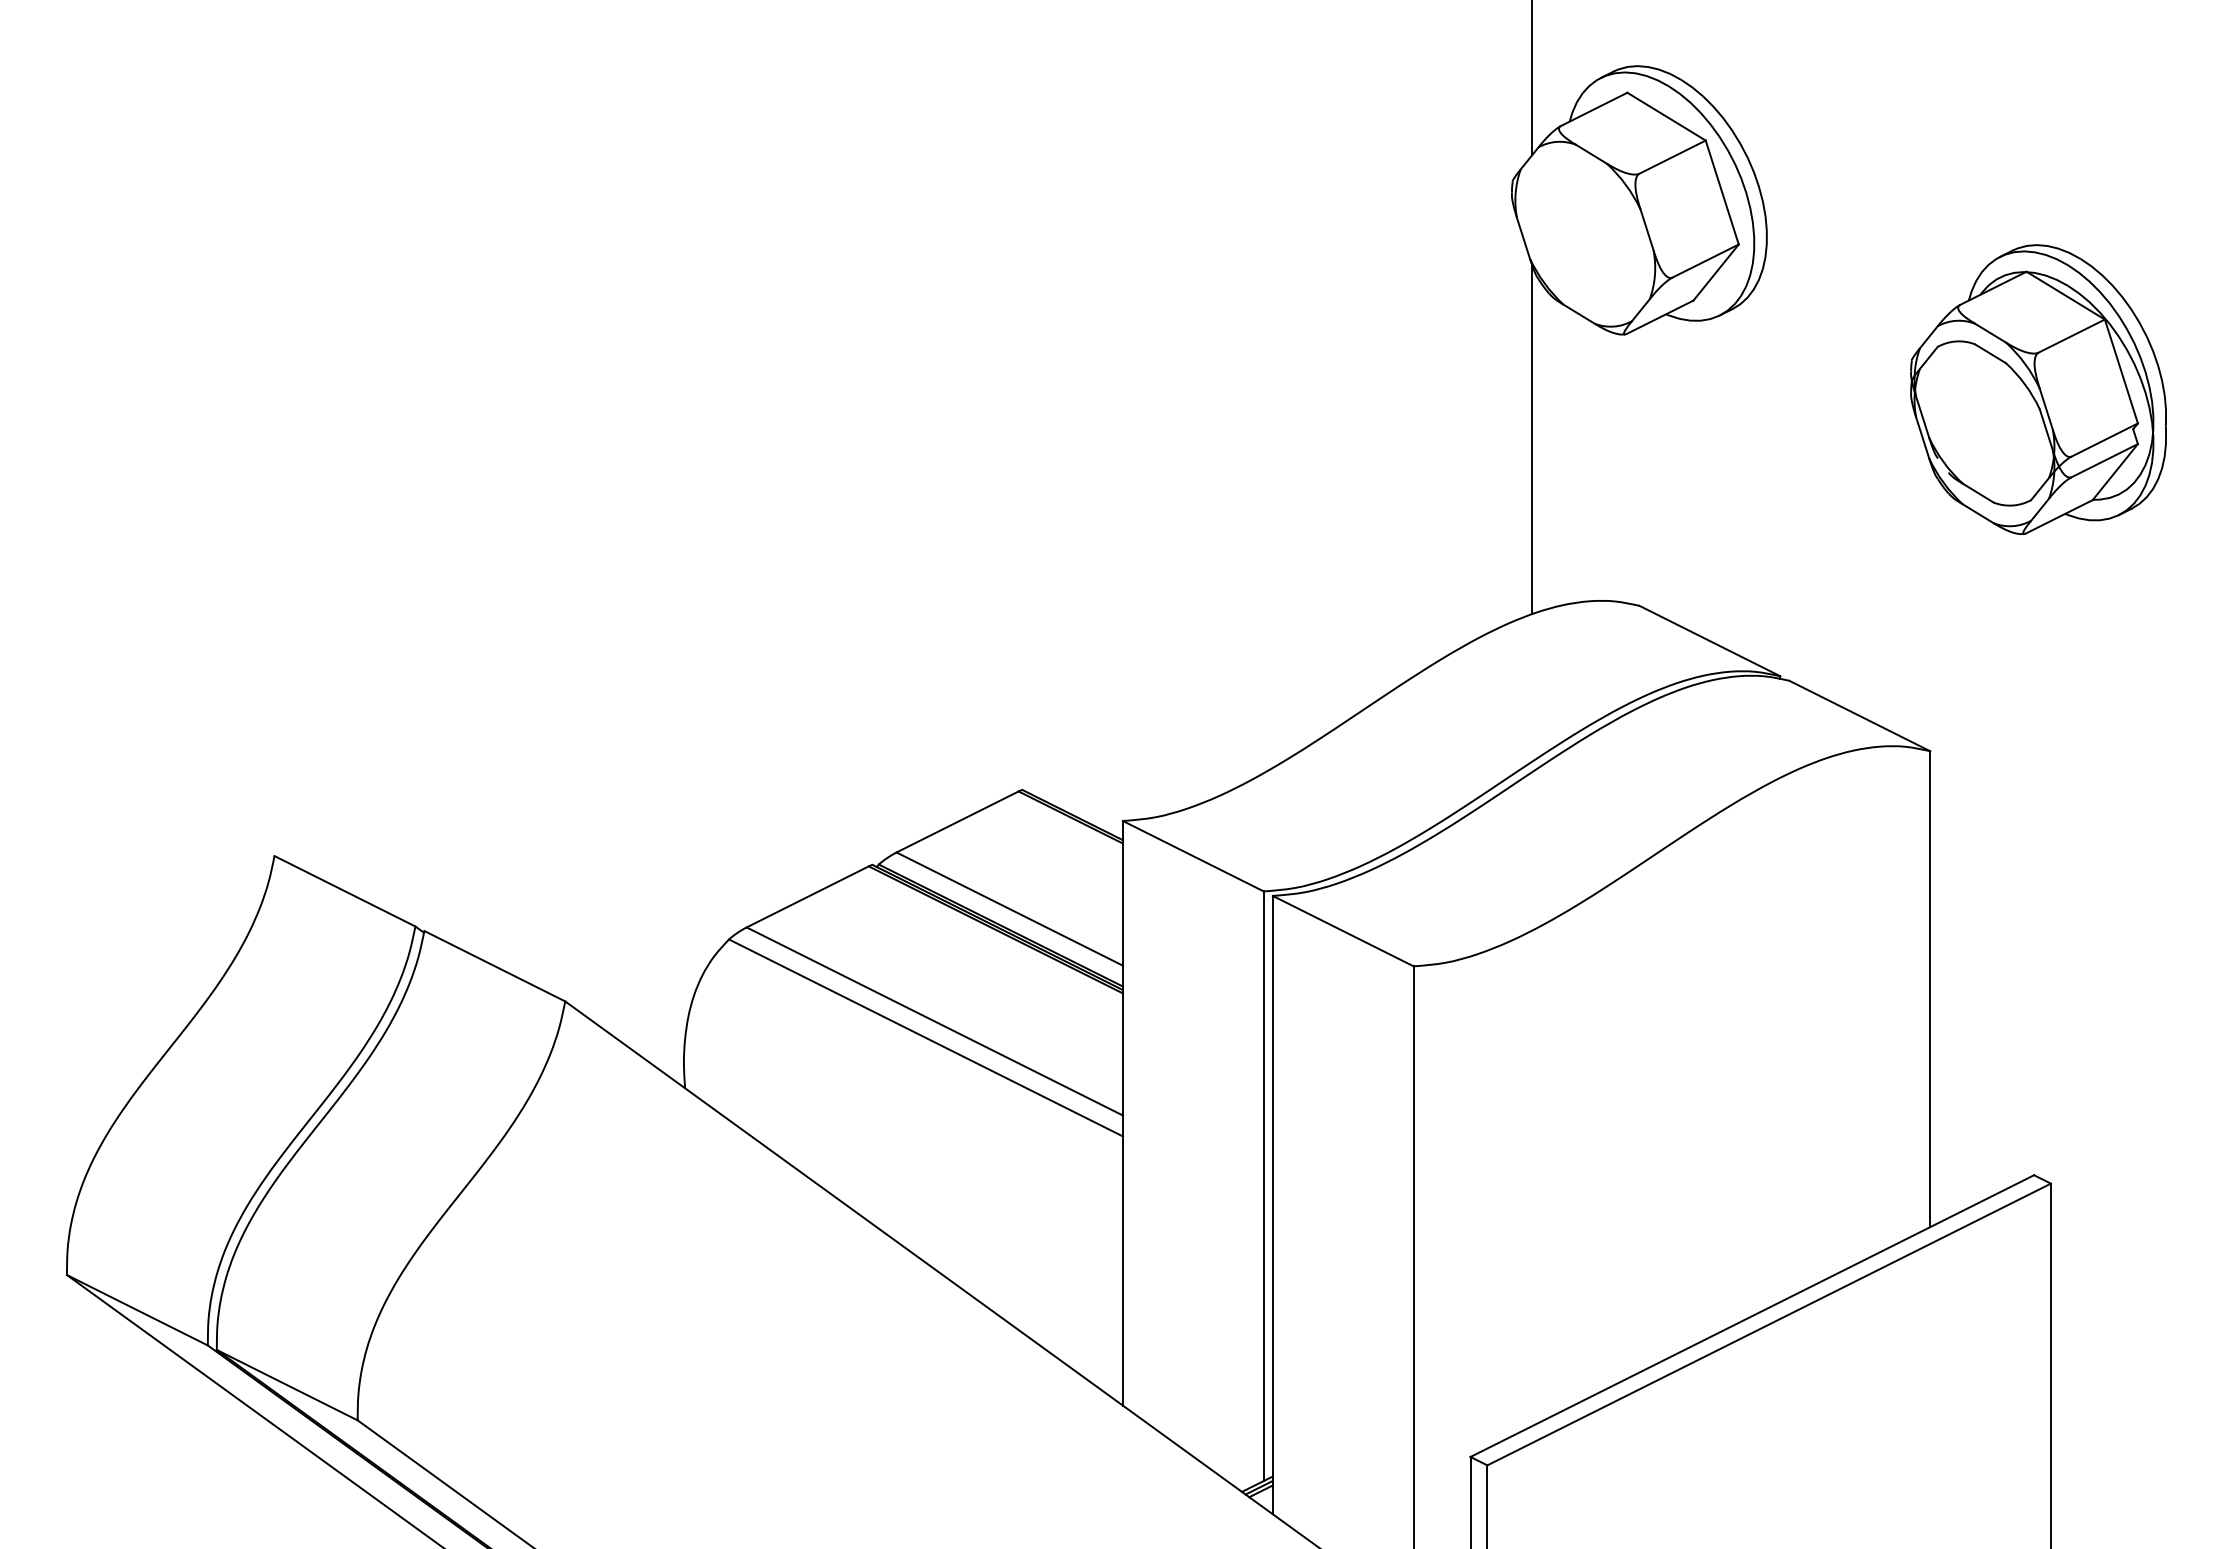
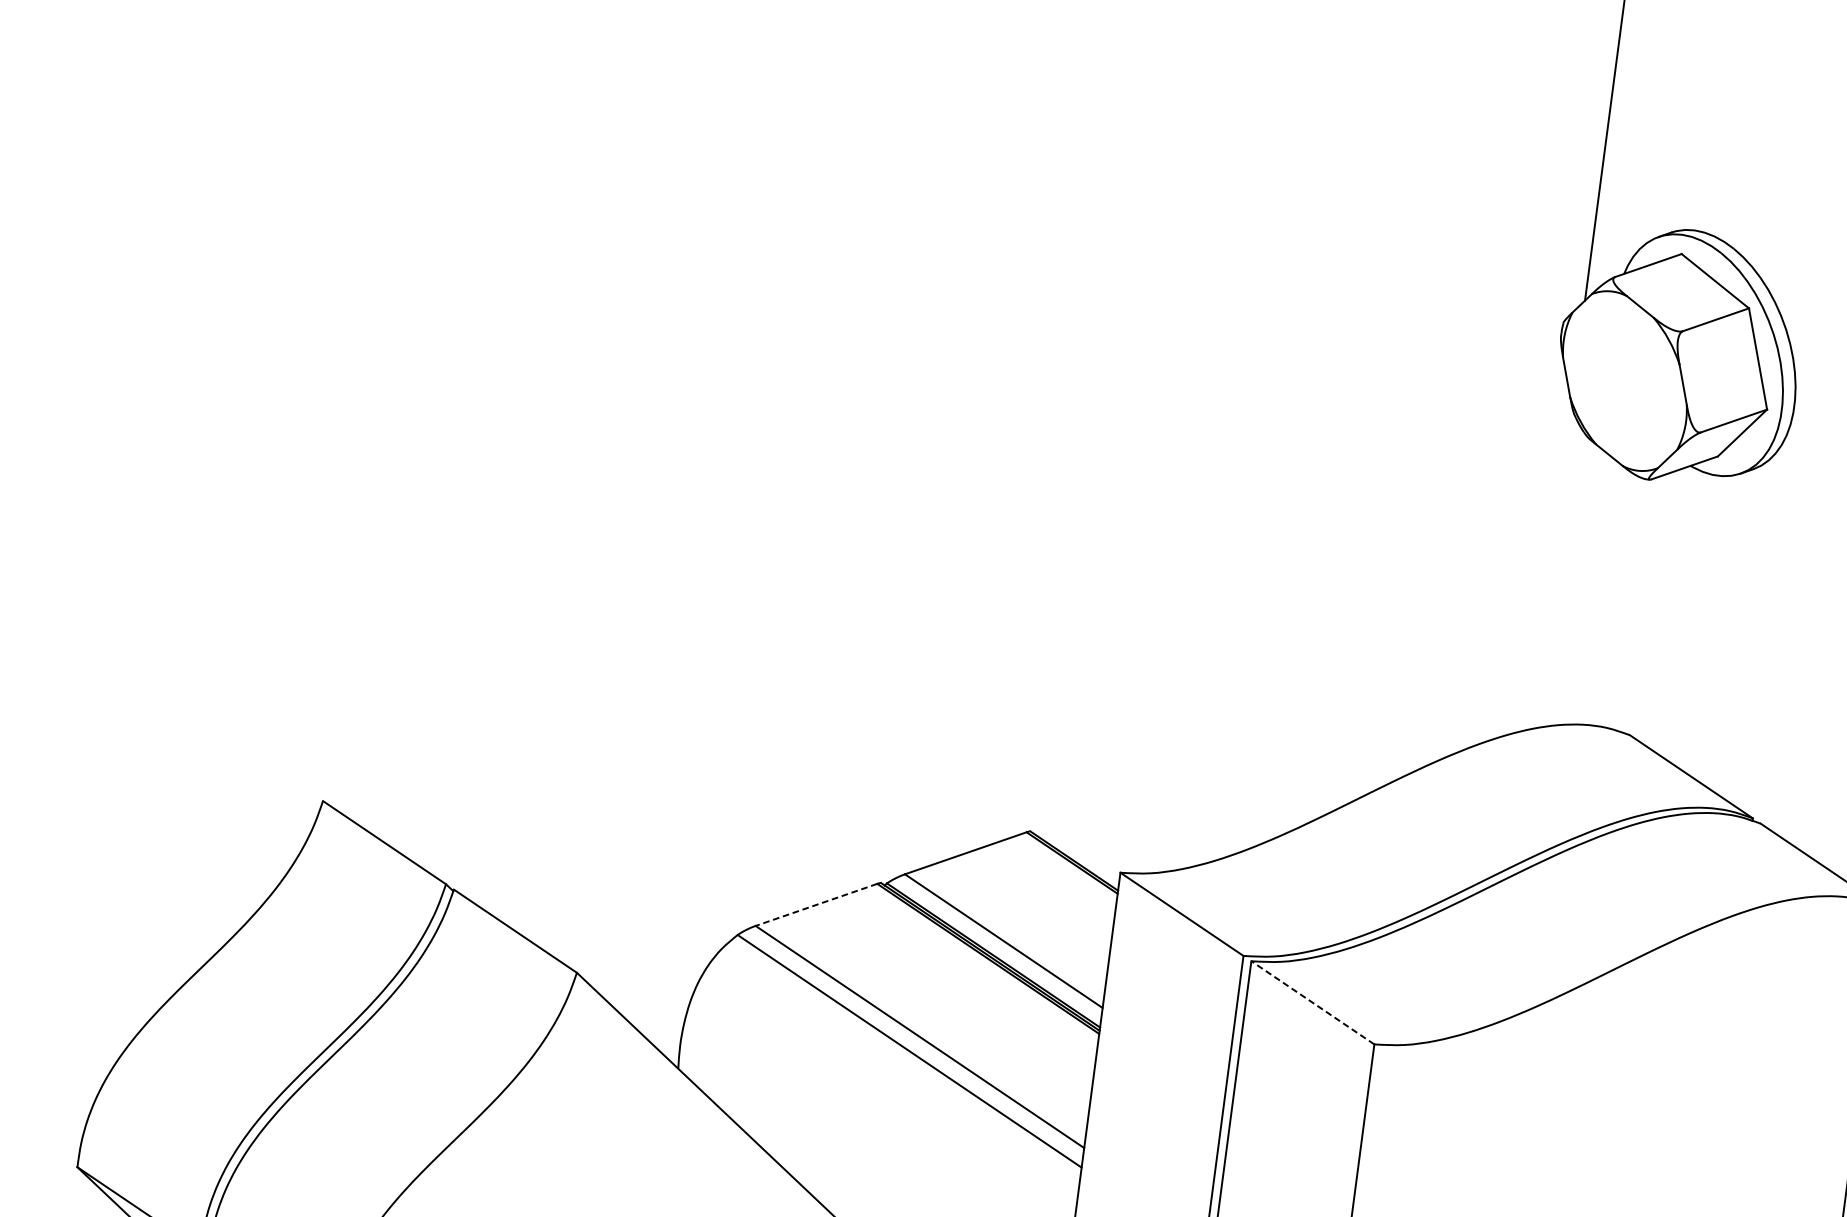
line: (1532, 439) -> (1550, 566), removed
line: (807, 897) -> (816, 905), solid -> dashed
line: (1343, 931) -> (1313, 1003), solid -> dashed

